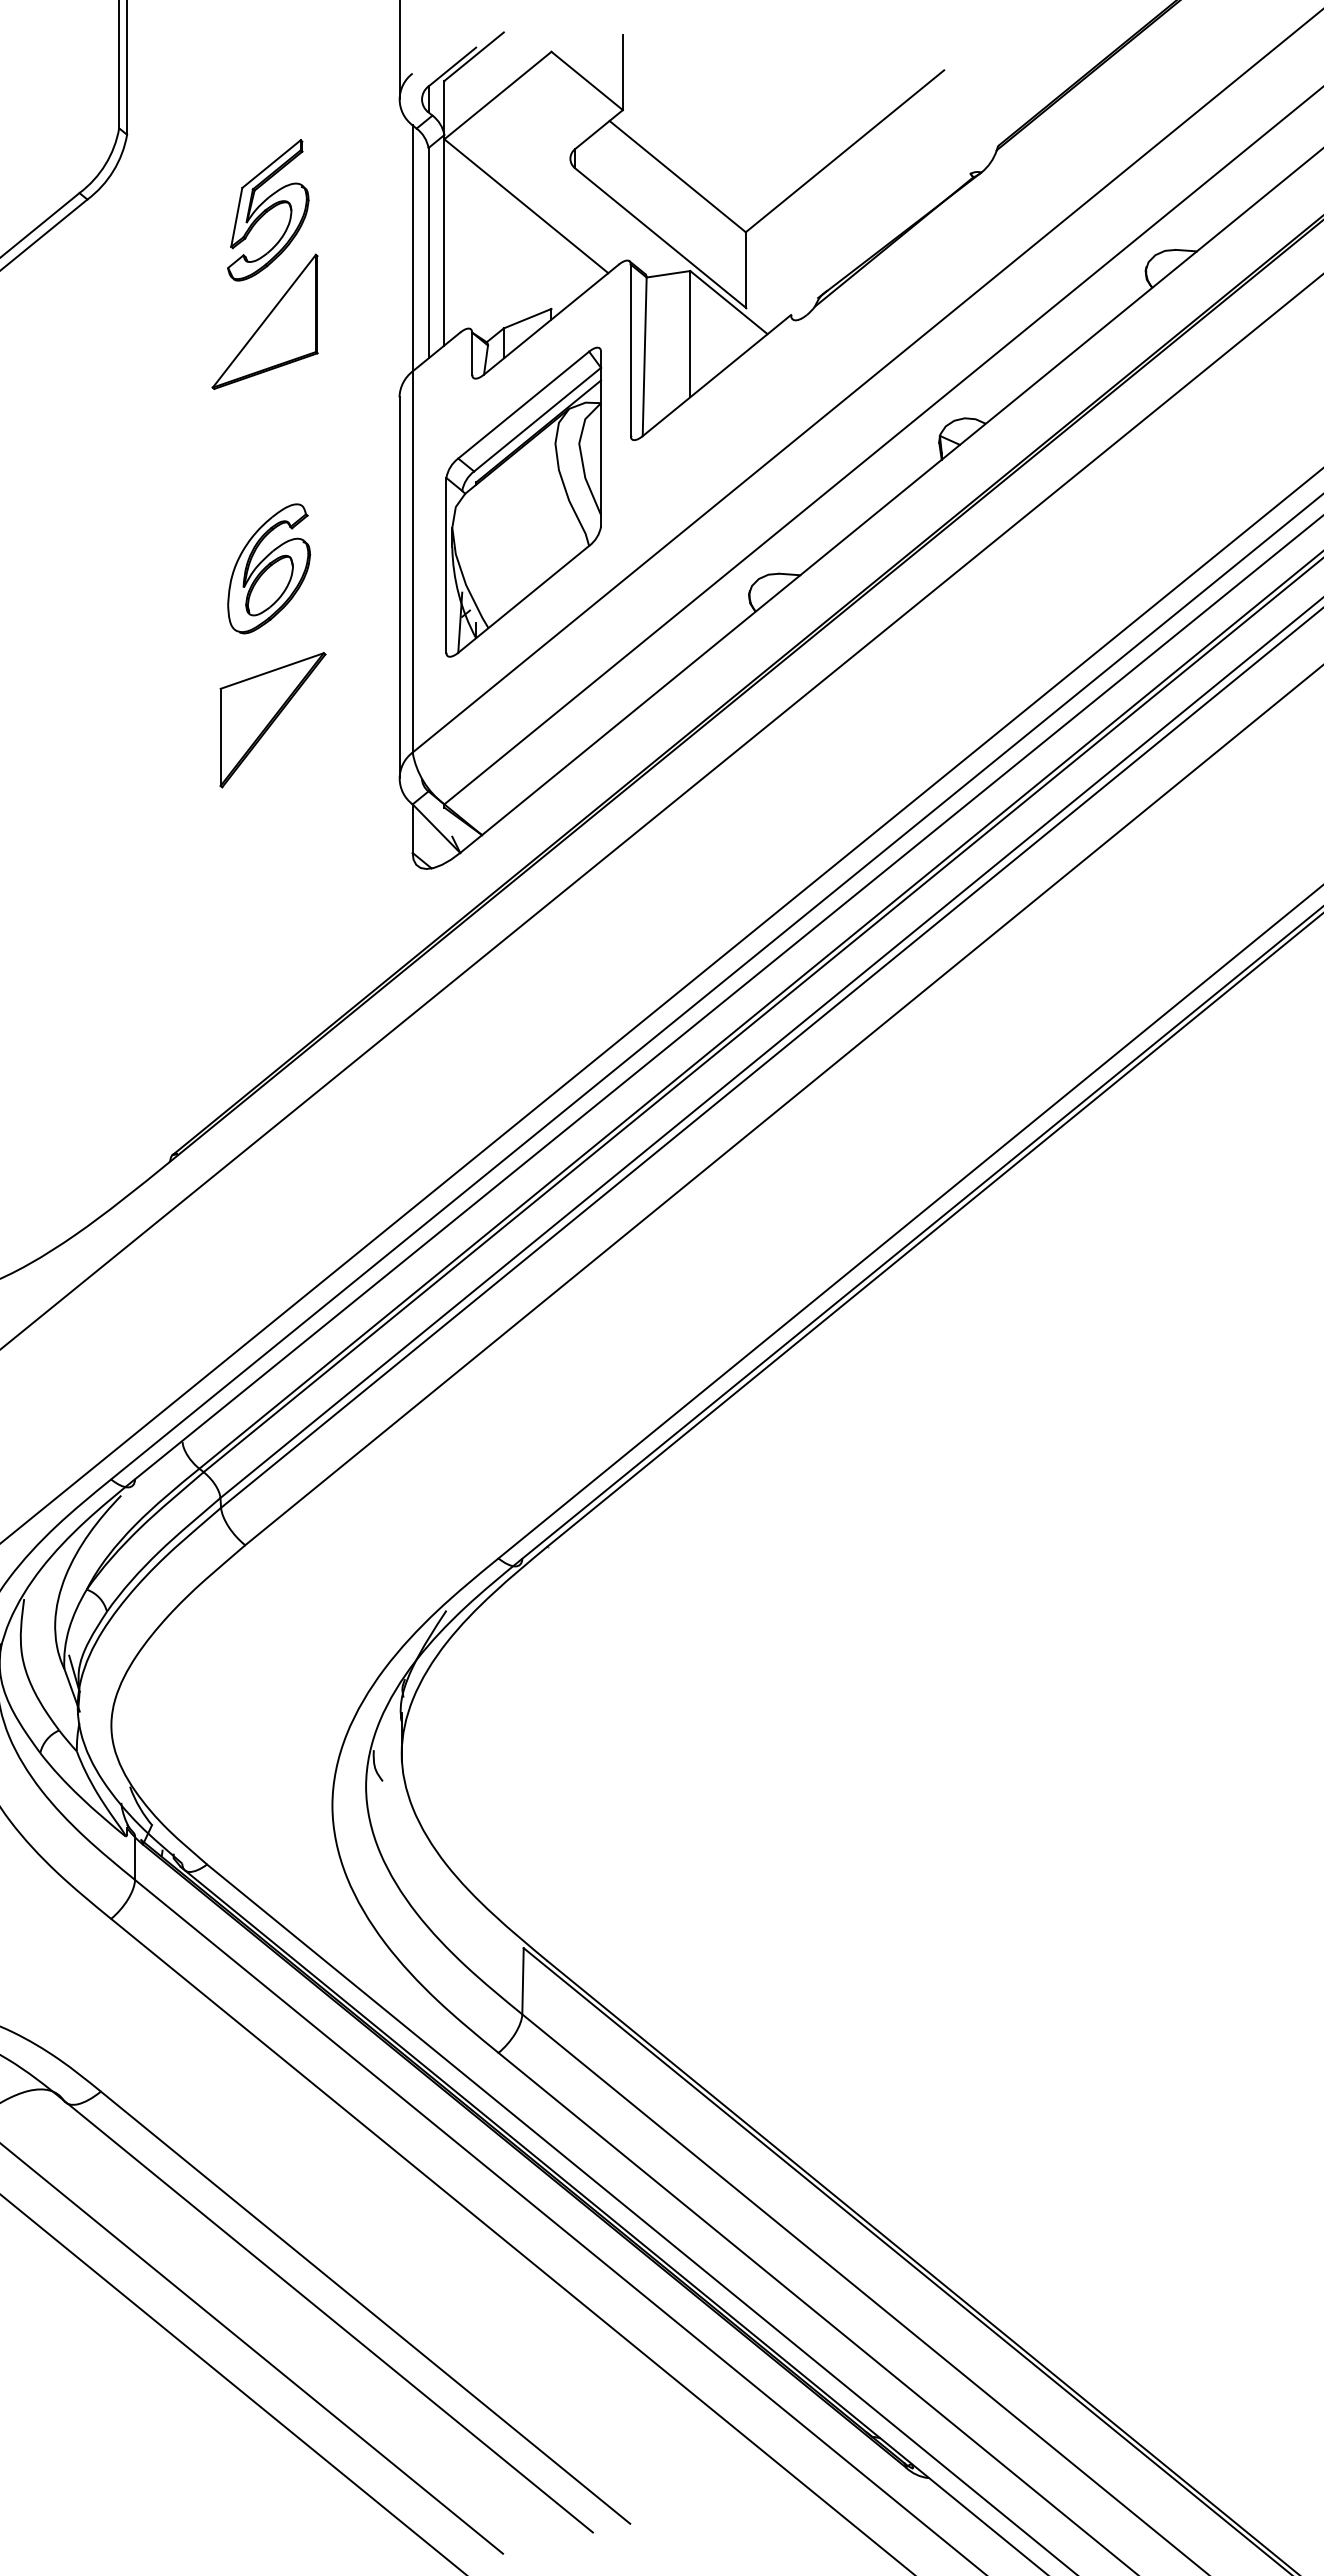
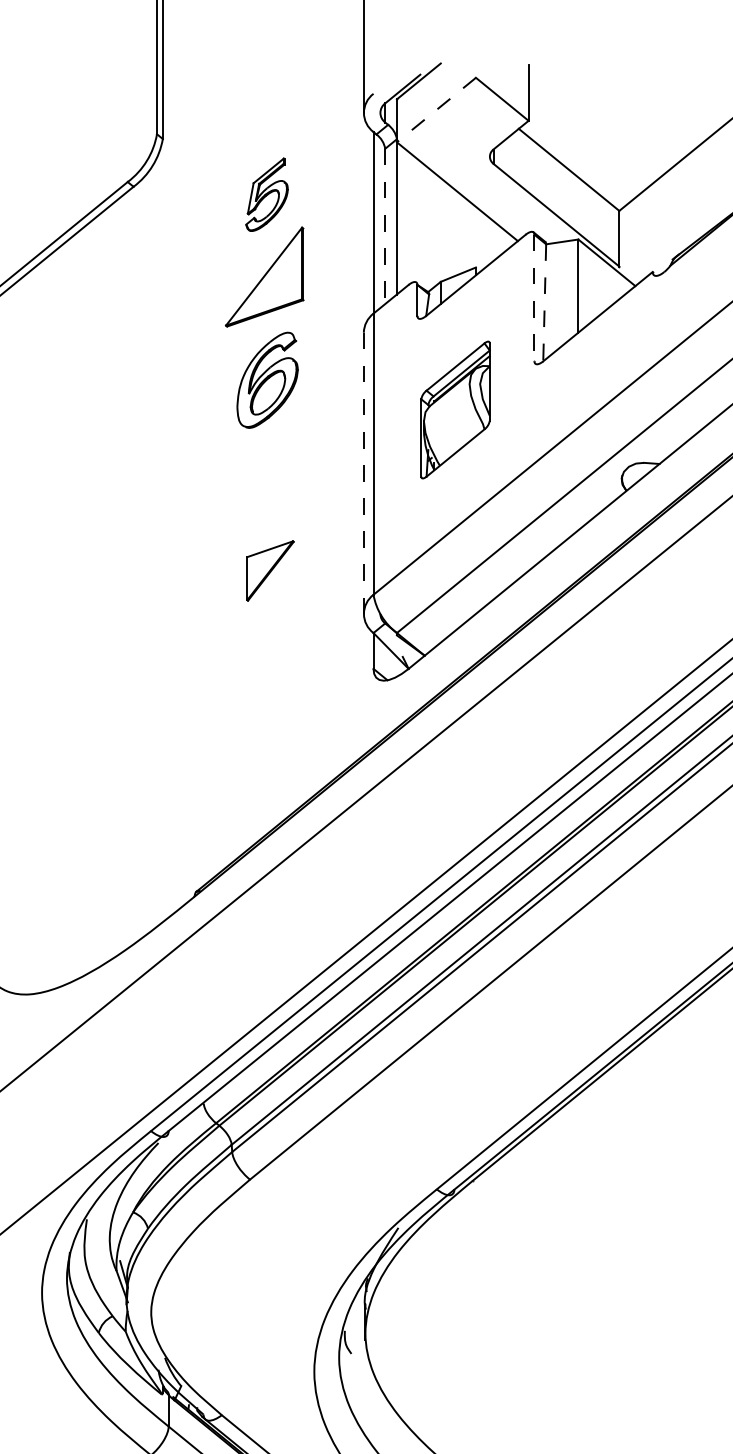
line: (497, 95) -> (436, 110), solid -> dashed
part: (268, 210) -> (267, 194), size x0.7
line: (428, 253) -> (385, 226), solid -> dashed
line: (630, 350) -> (534, 298), solid -> dashed
line: (644, 357) -> (544, 303), solid -> dashed
part: (523, 501) -> (455, 409), size x0.6
part: (269, 568) -> (267, 380), moved
line: (399, 587) -> (363, 473), solid -> dashed
part: (272, 720) -> (270, 571), size x0.6

